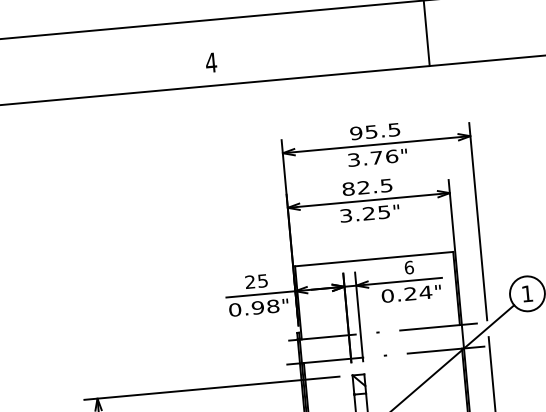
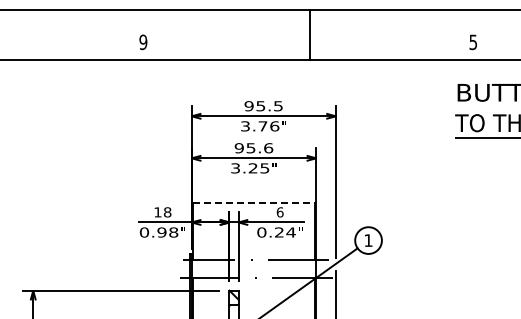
text: (211, 62) -> (143, 42), 4 -> 9
text: (366, 187) -> (253, 148), 82.5 -> 95.6
line: (374, 259) -> (254, 203), solid -> dashed
text: (256, 281) -> (162, 212), 25 -> 18

